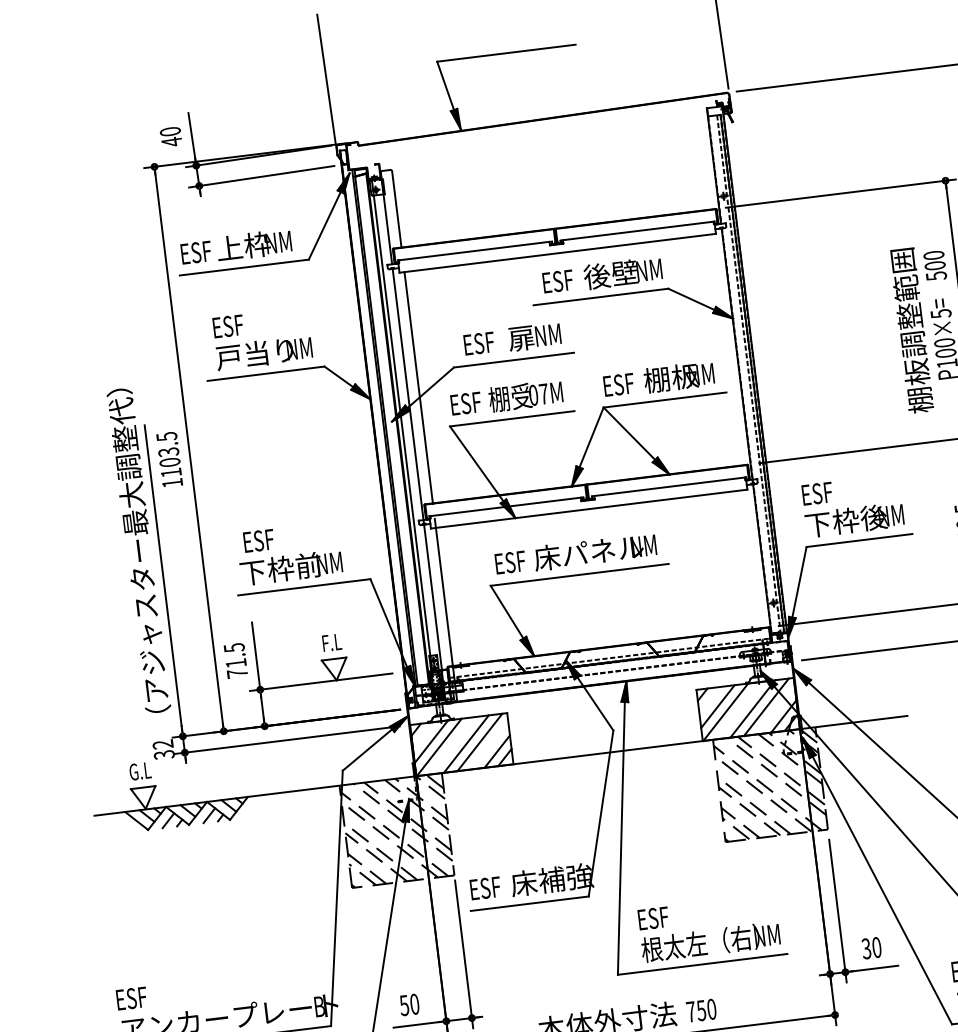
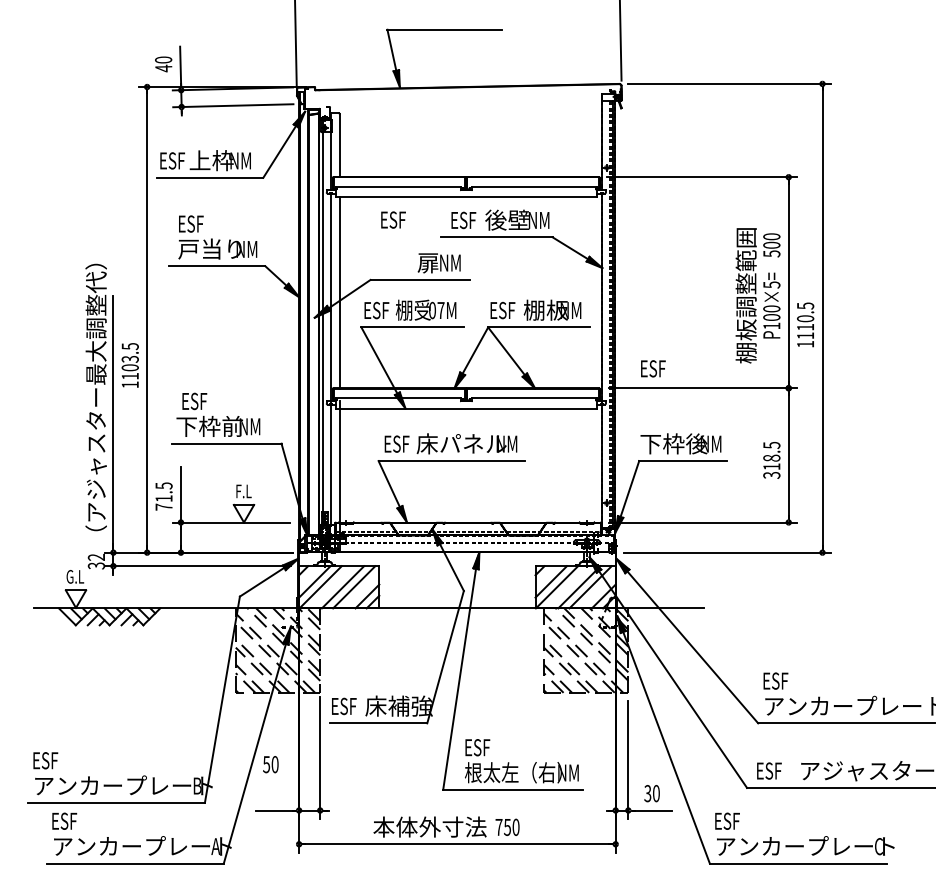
text: (479, 342) -> (393, 219), moved
text: (168, 459) -> (129, 365), moved
text: (817, 493) -> (653, 368), moved
text: (409, 1004) -> (270, 764), moved

